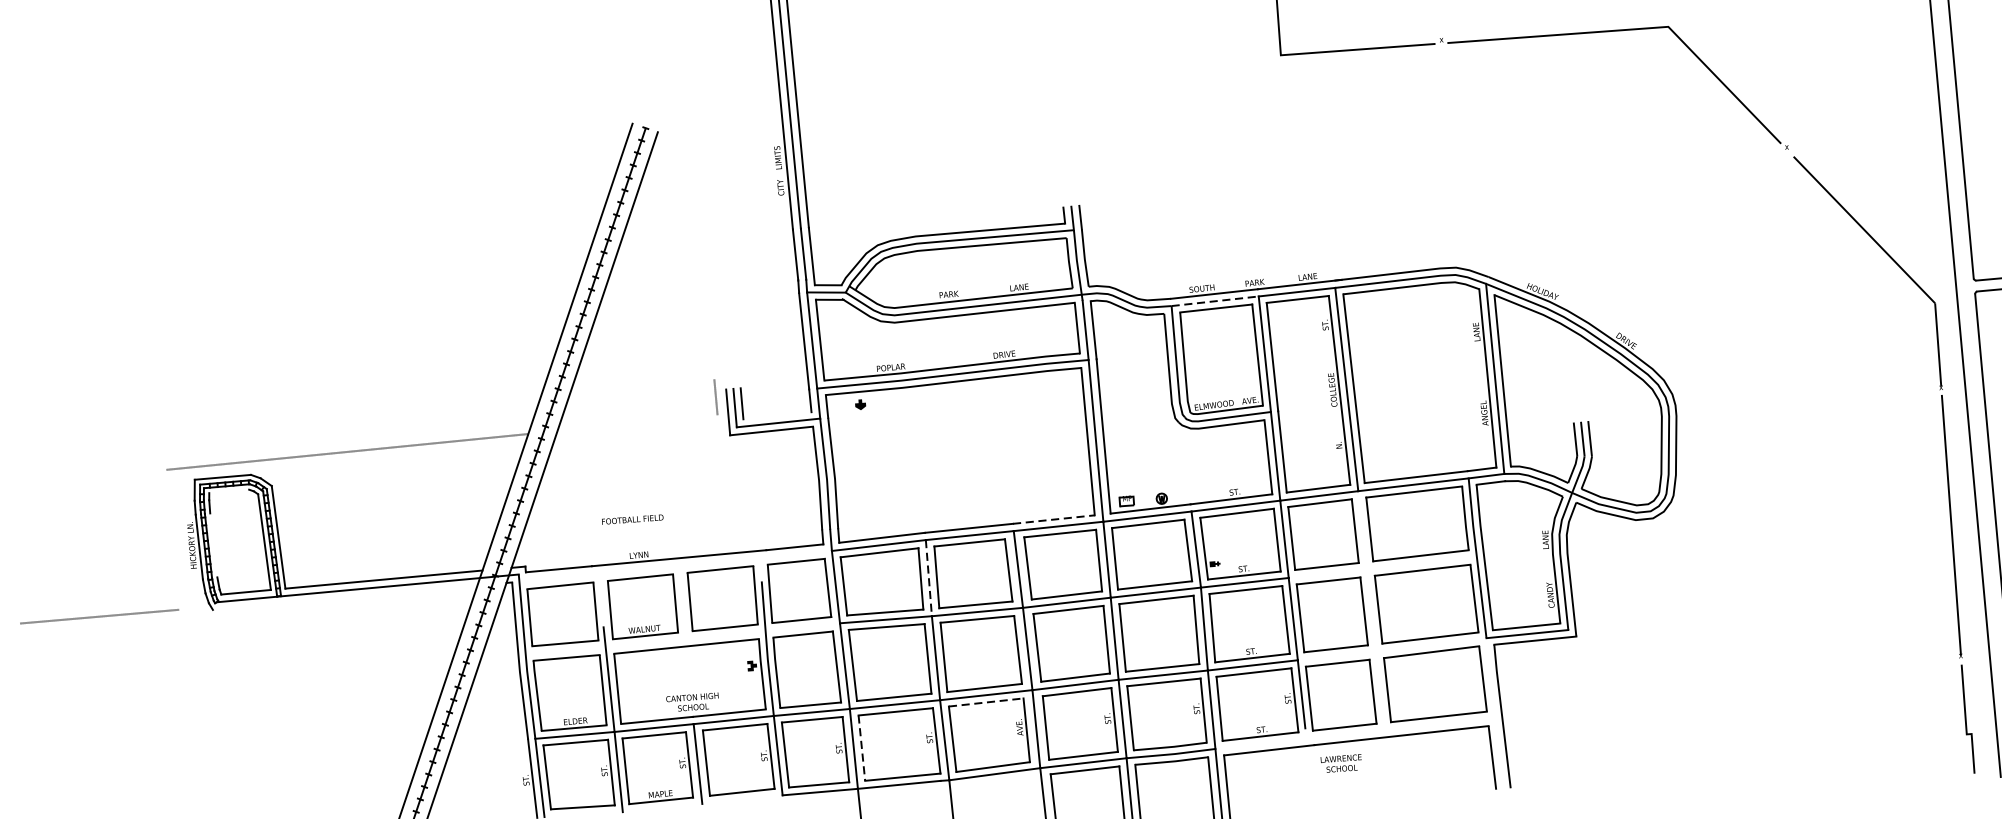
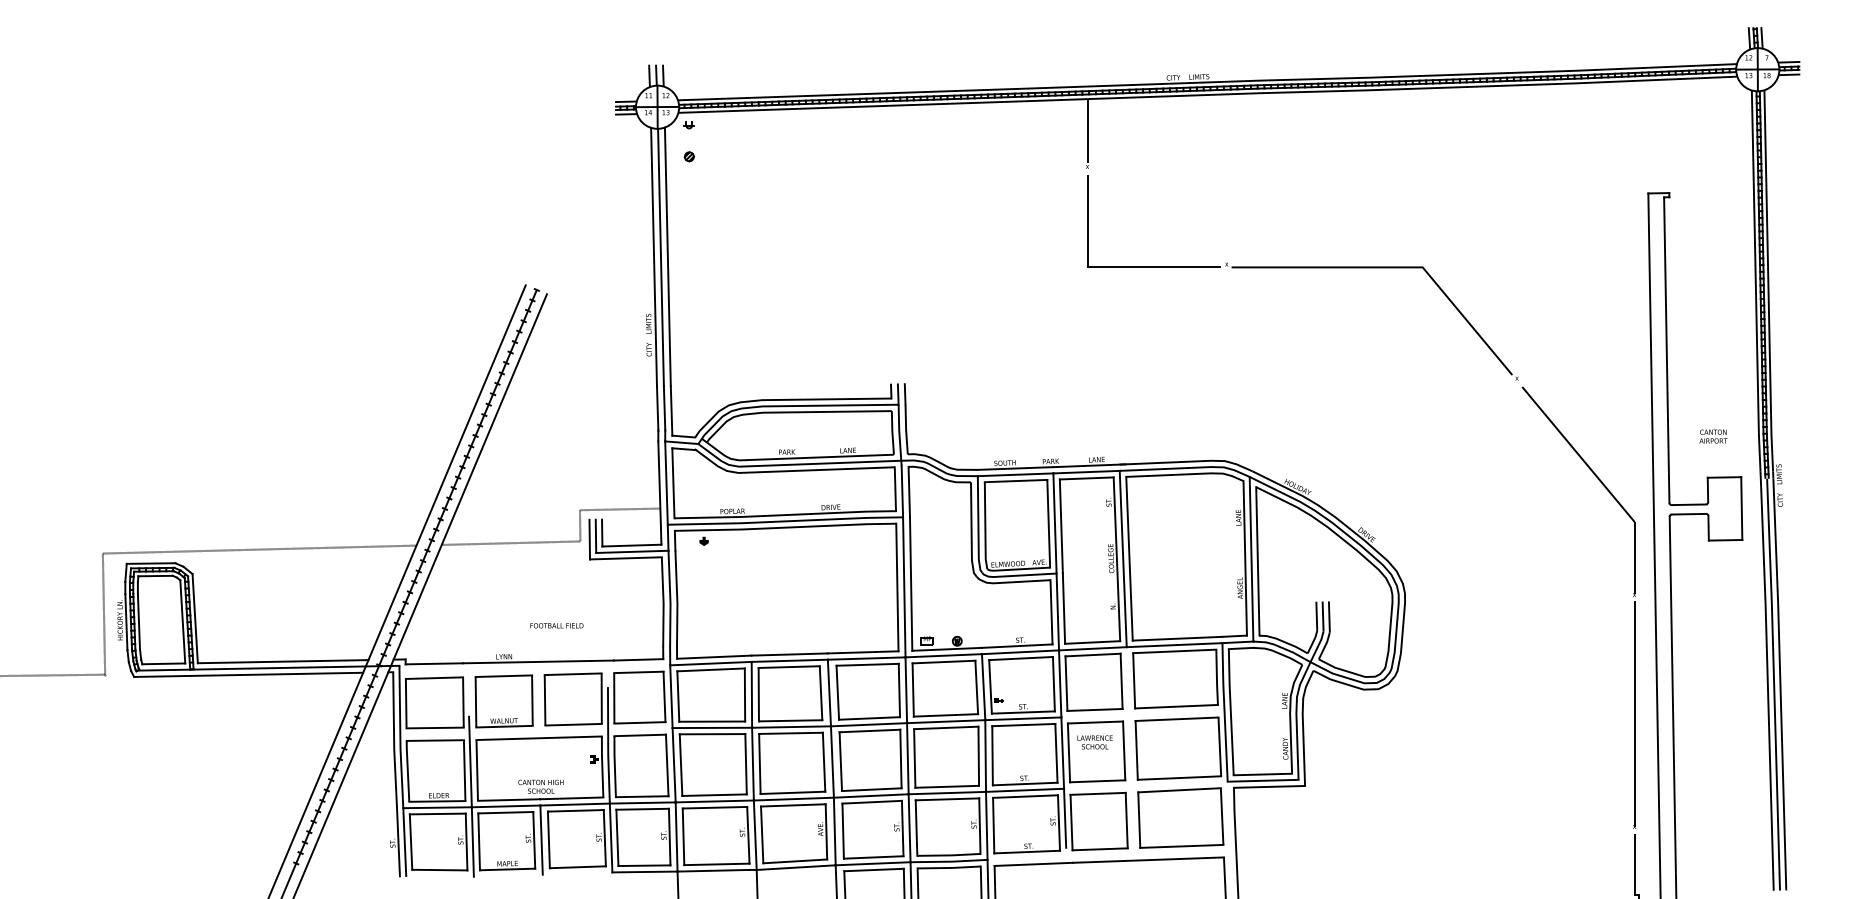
line: (1215, 300) -> (1015, 474), dashed -> solid
line: (760, 375) -> (619, 509), added
line: (776, 415) -> (631, 545), added
line: (636, 422) -> (510, 542), added
line: (229, 490) -> (155, 575), added
text: (632, 519) -> (556, 625), moved
line: (1054, 519) -> (863, 652), dashed -> solid
line: (172, 539) -> (103, 613), added
line: (213, 545) -> (138, 621), added
line: (928, 577) -> (751, 694), dashed -> solid
line: (344, 597) -> (248, 674), added
line: (986, 702) -> (793, 805), dashed -> solid
line: (861, 748) -> (683, 837), dashed -> solid
text: (1340, 763) -> (1094, 742), moved

